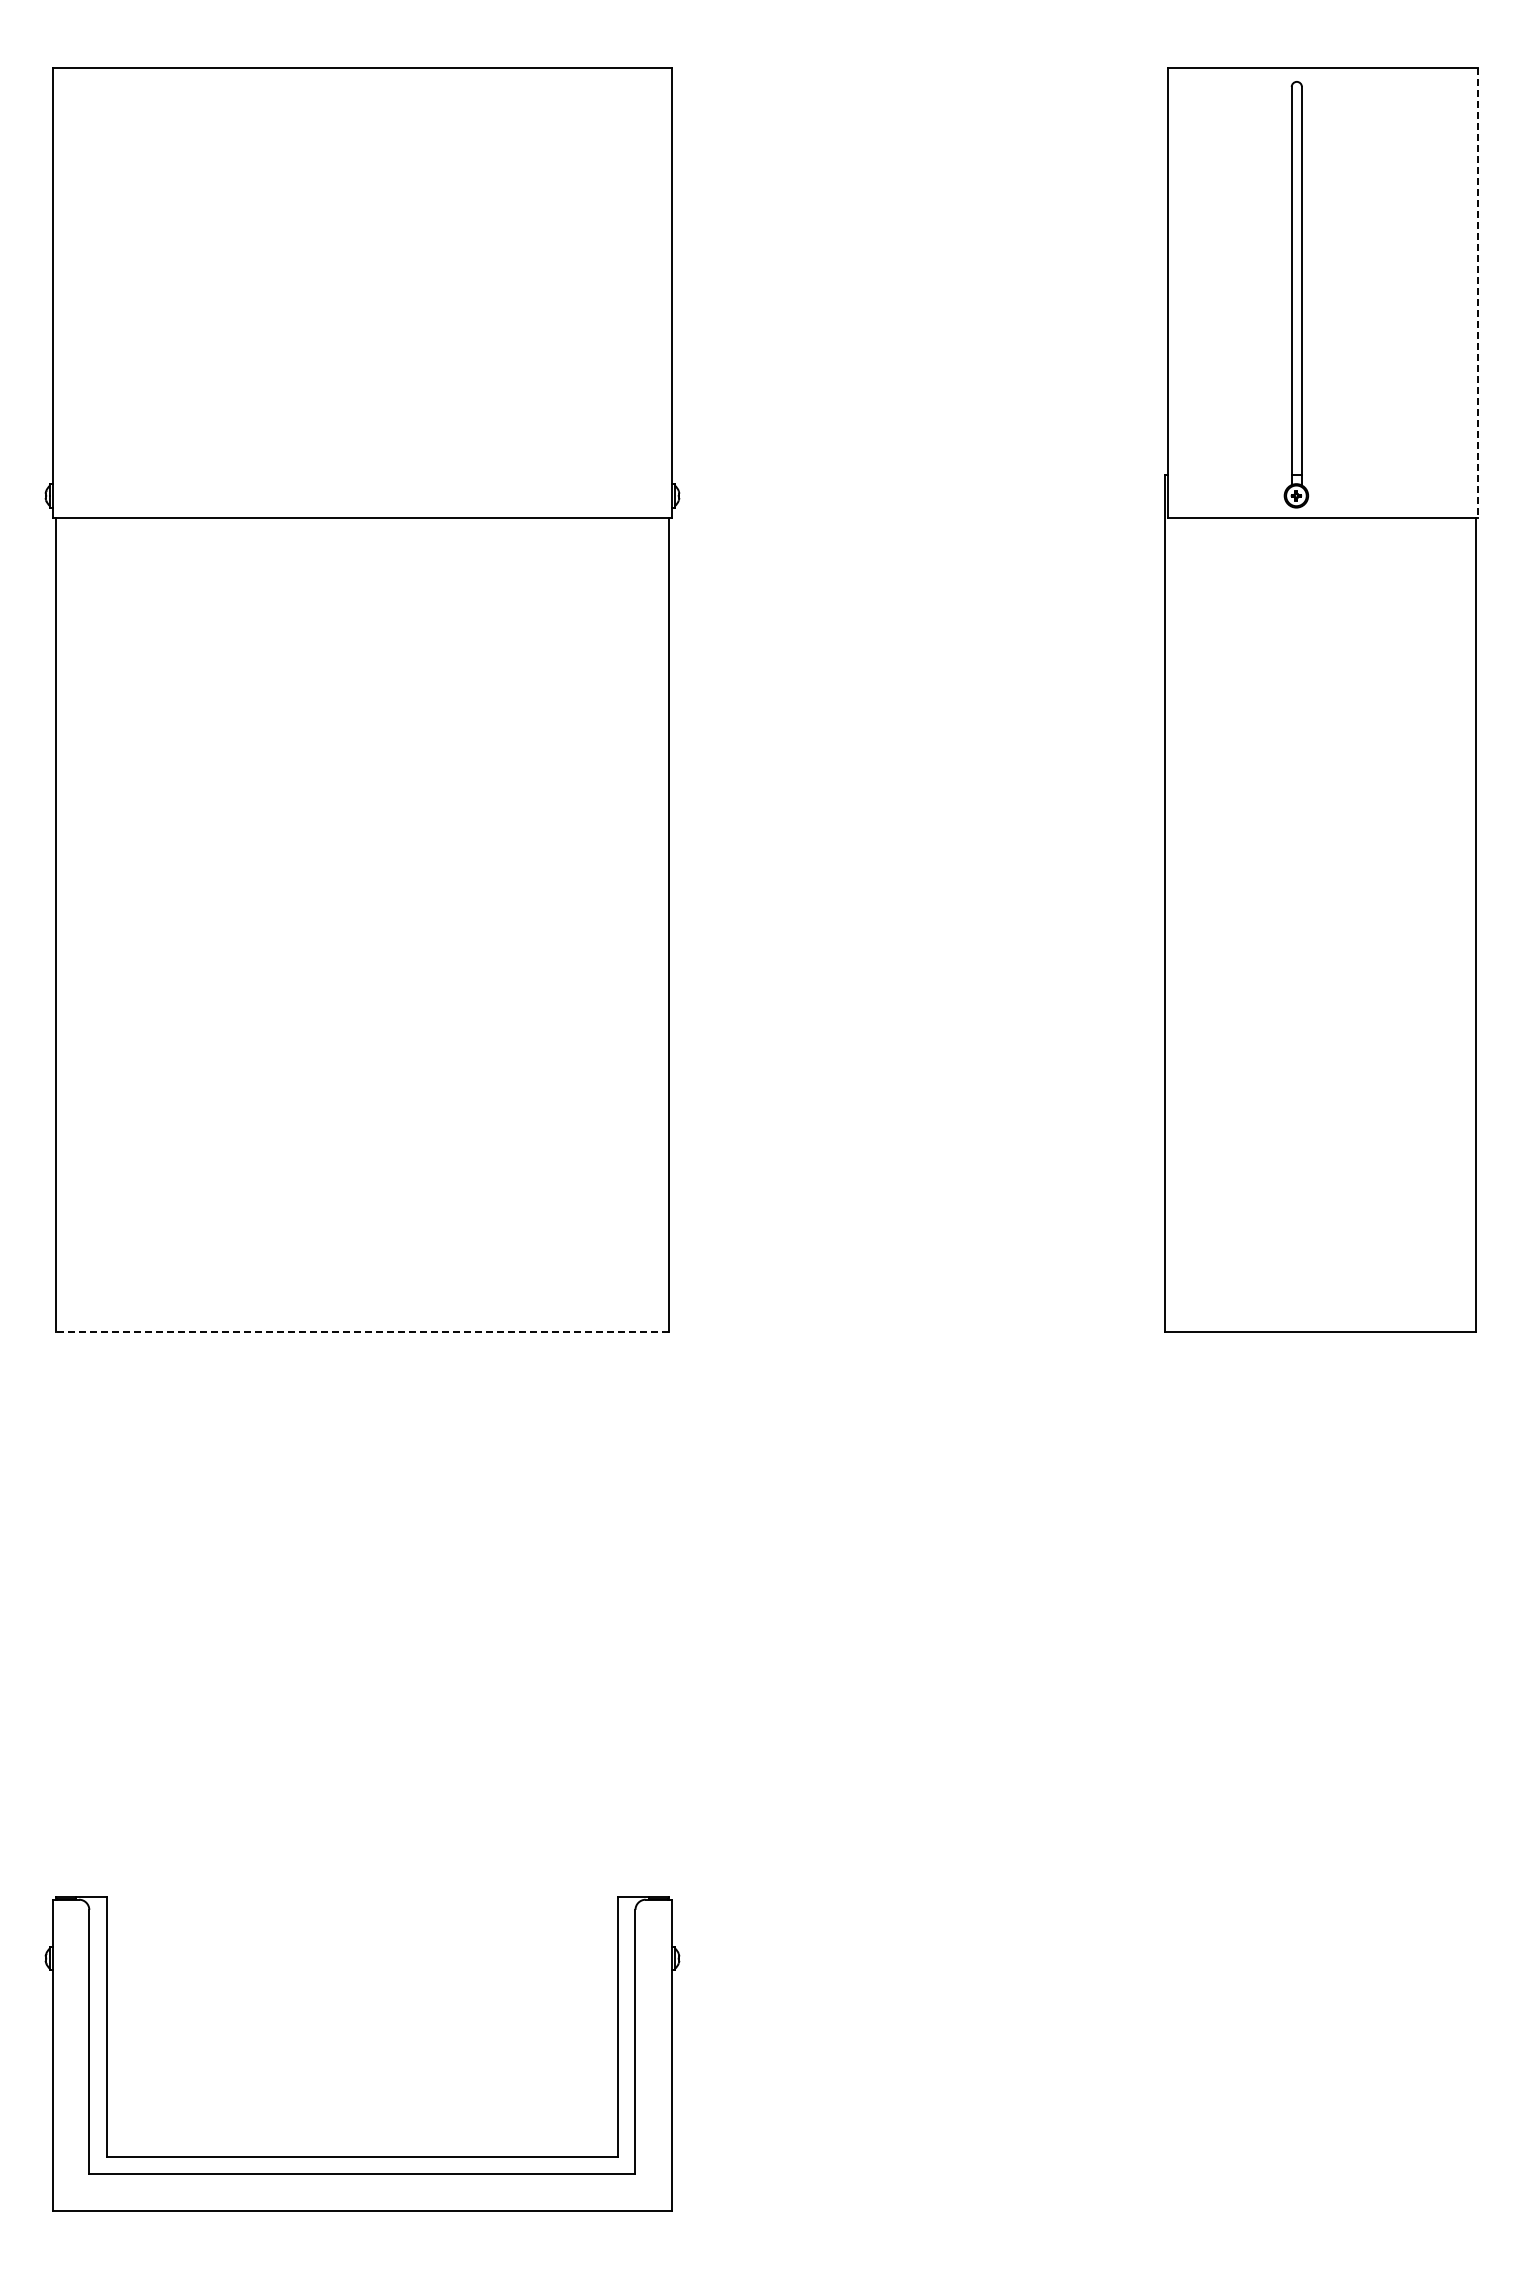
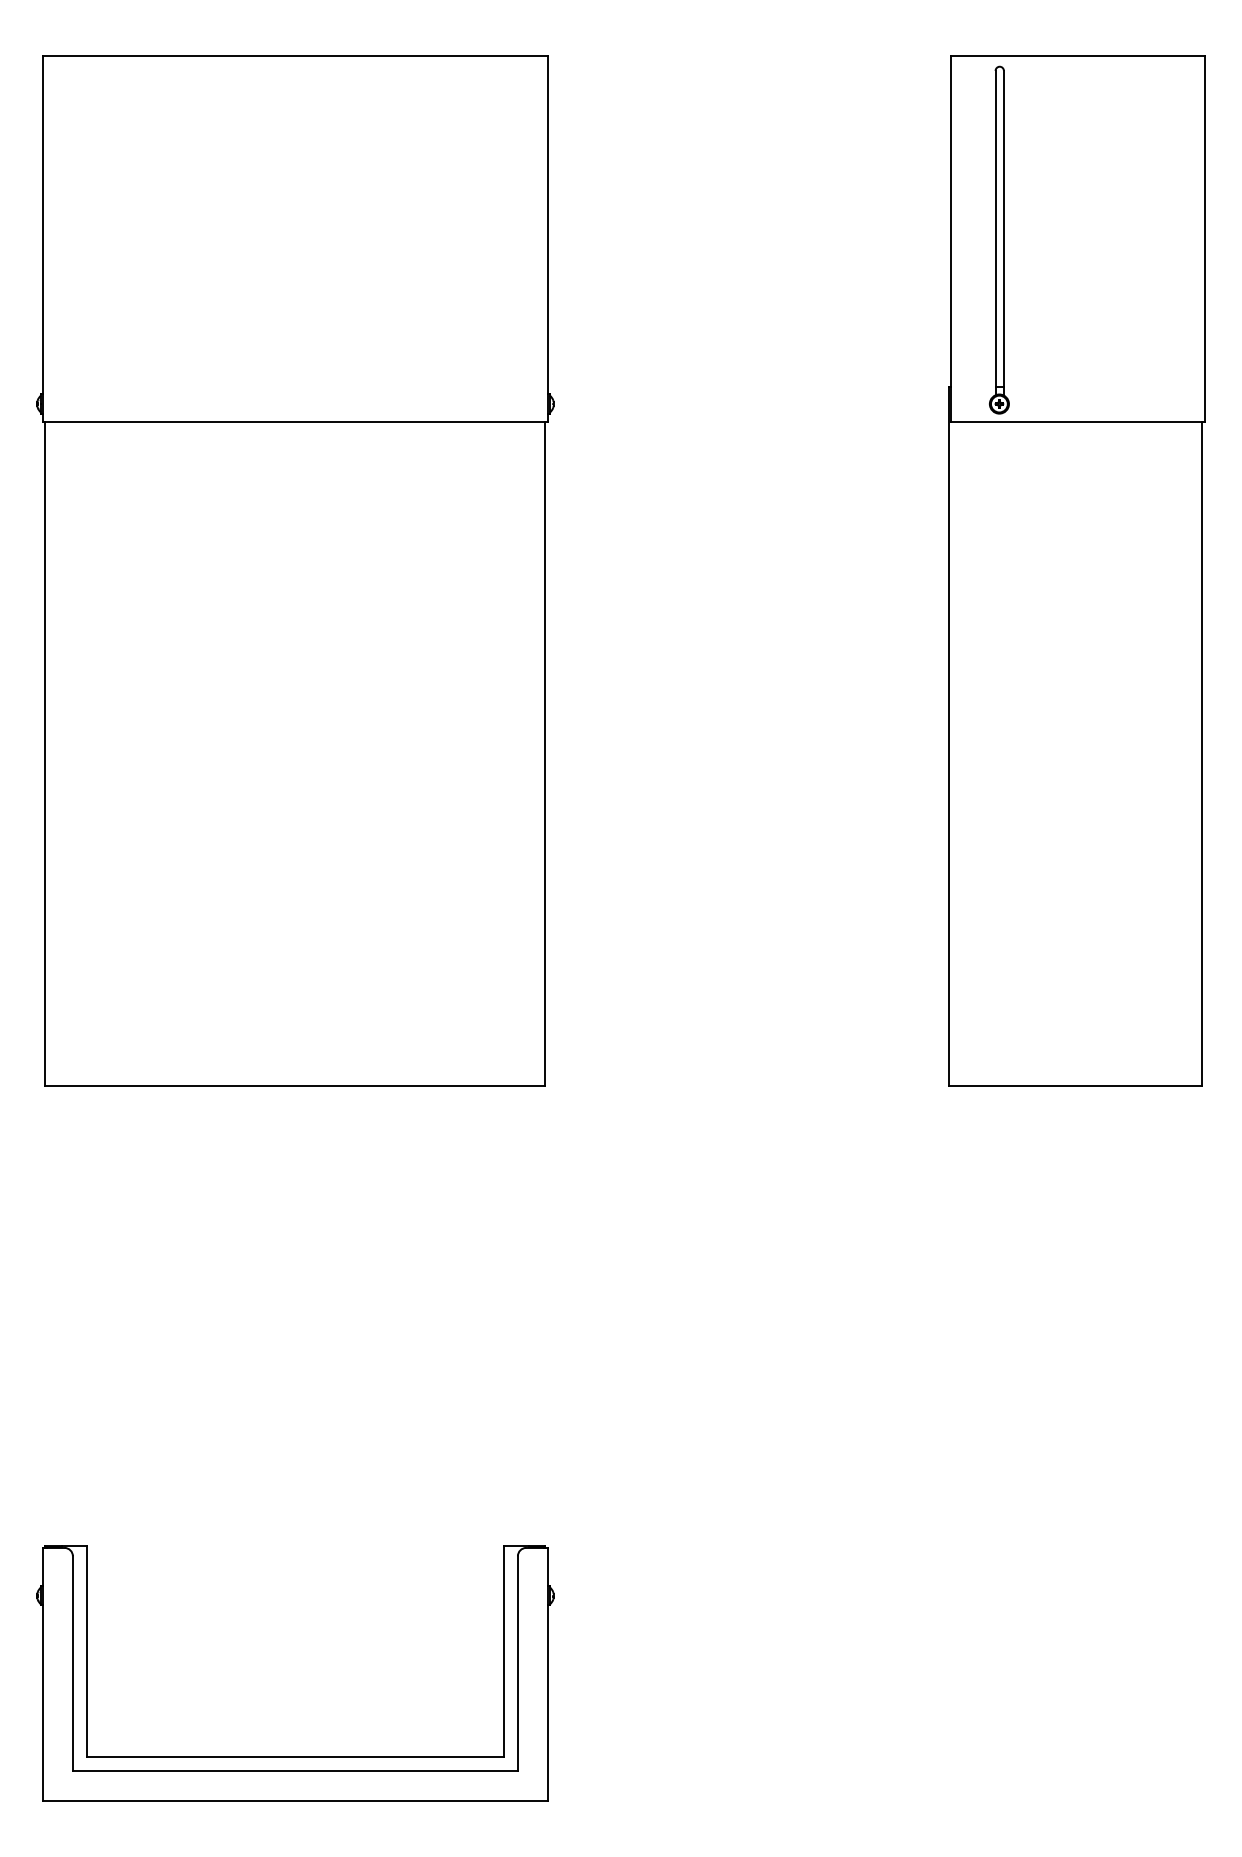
line: (1478, 293) -> (1204, 239), dashed -> solid
part: (1296, 294) -> (999, 239), moved
line: (362, 1332) -> (295, 1085), dashed -> solid

